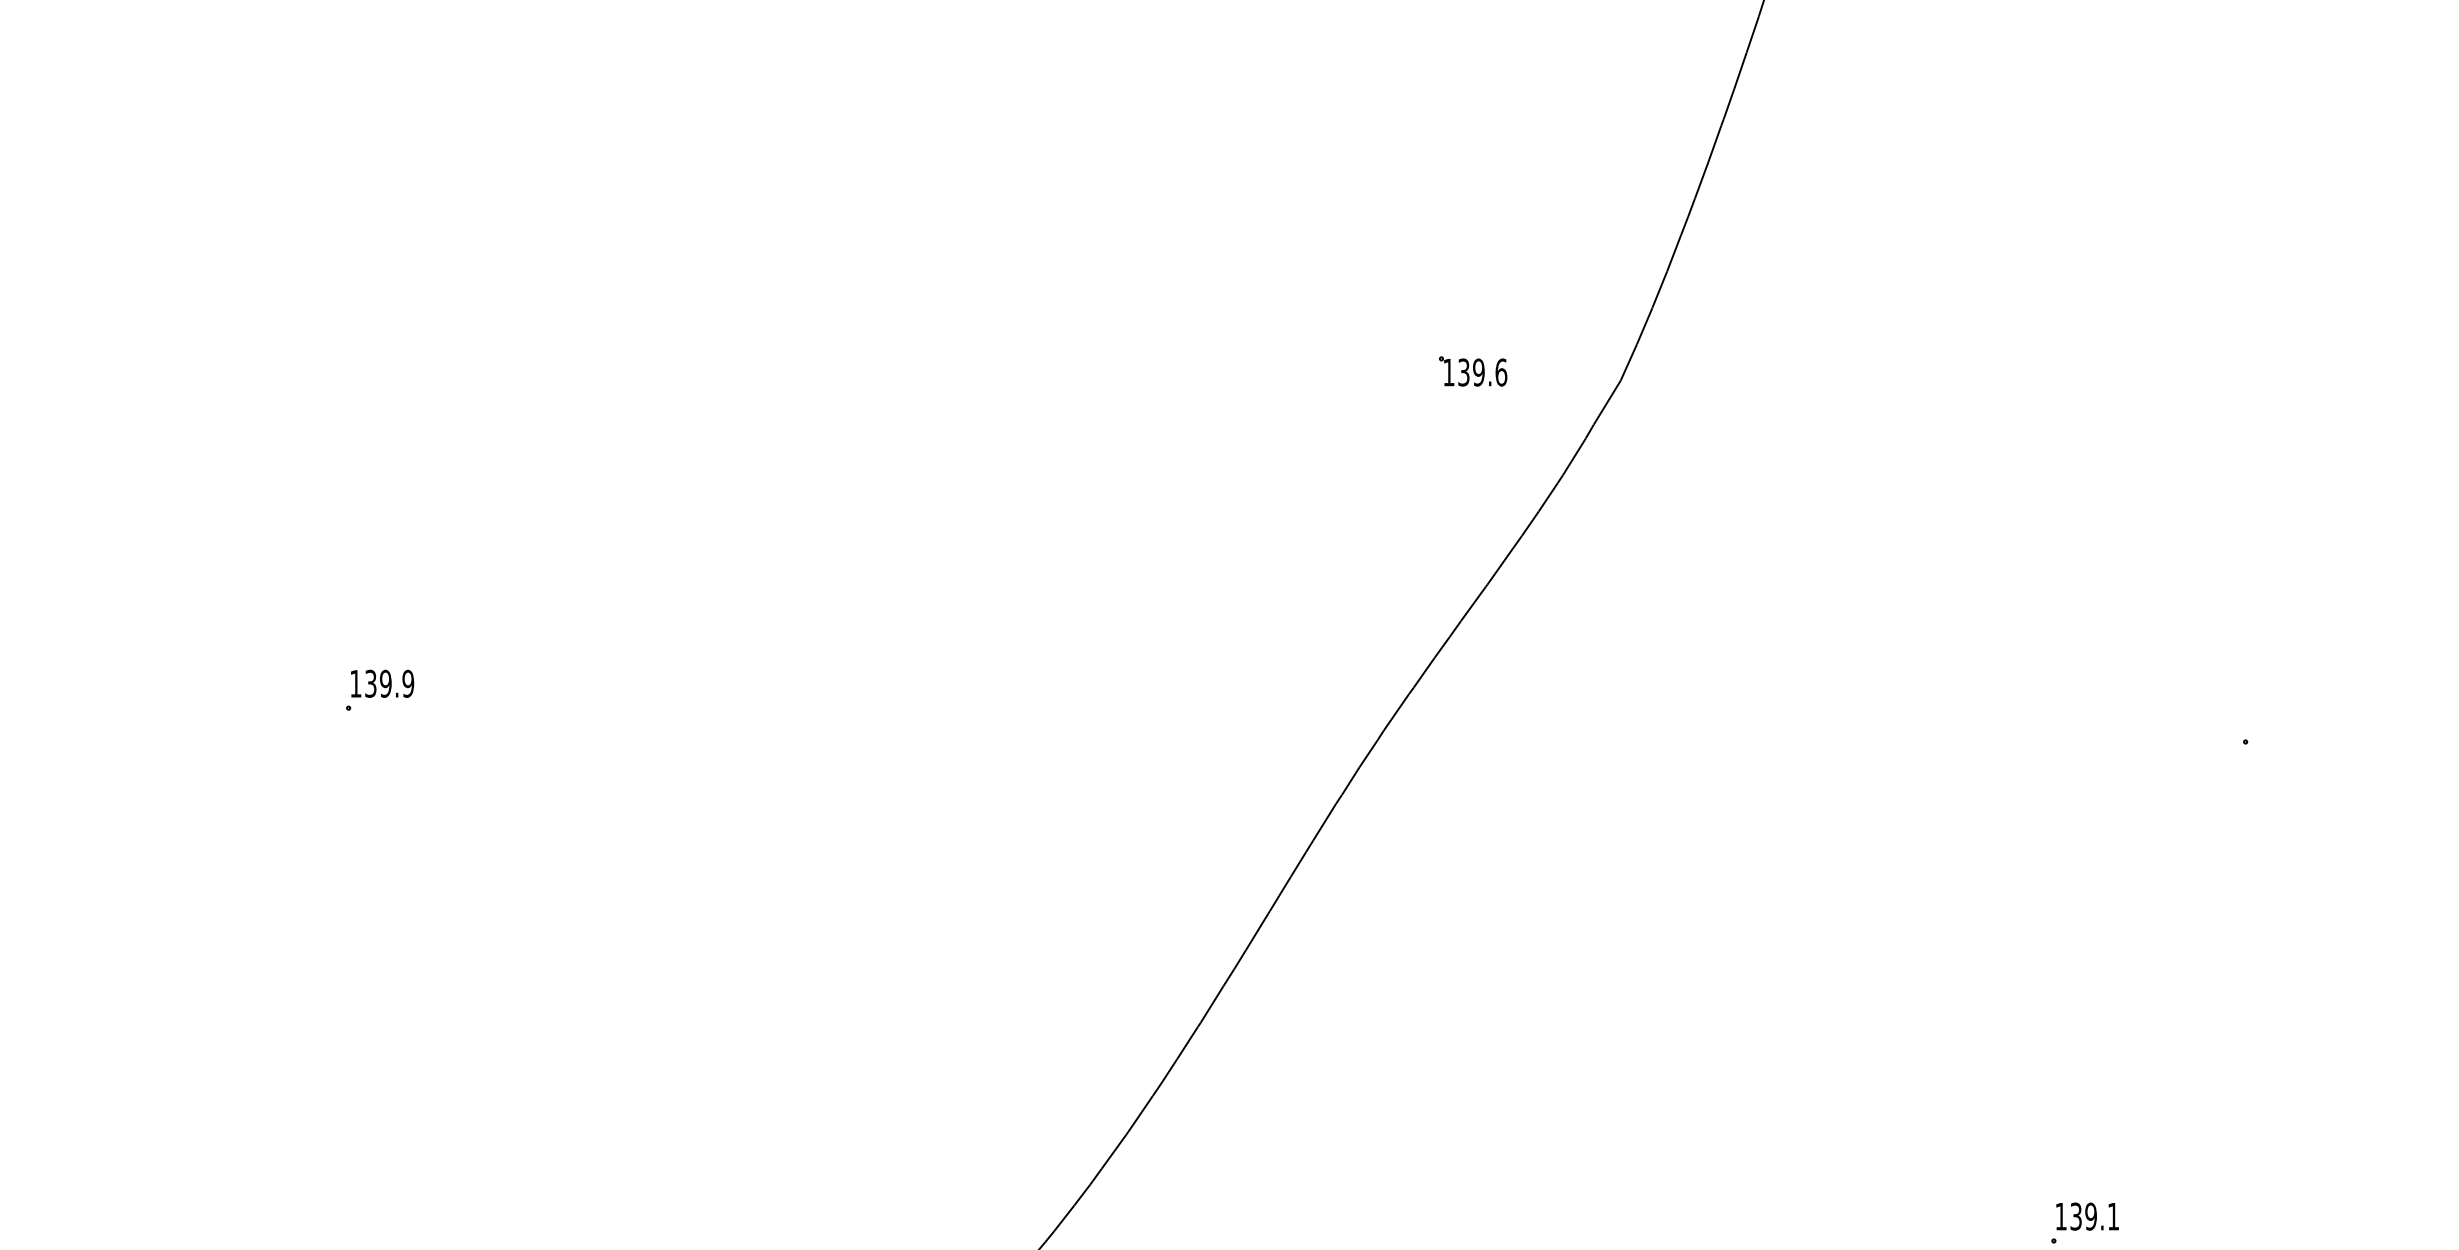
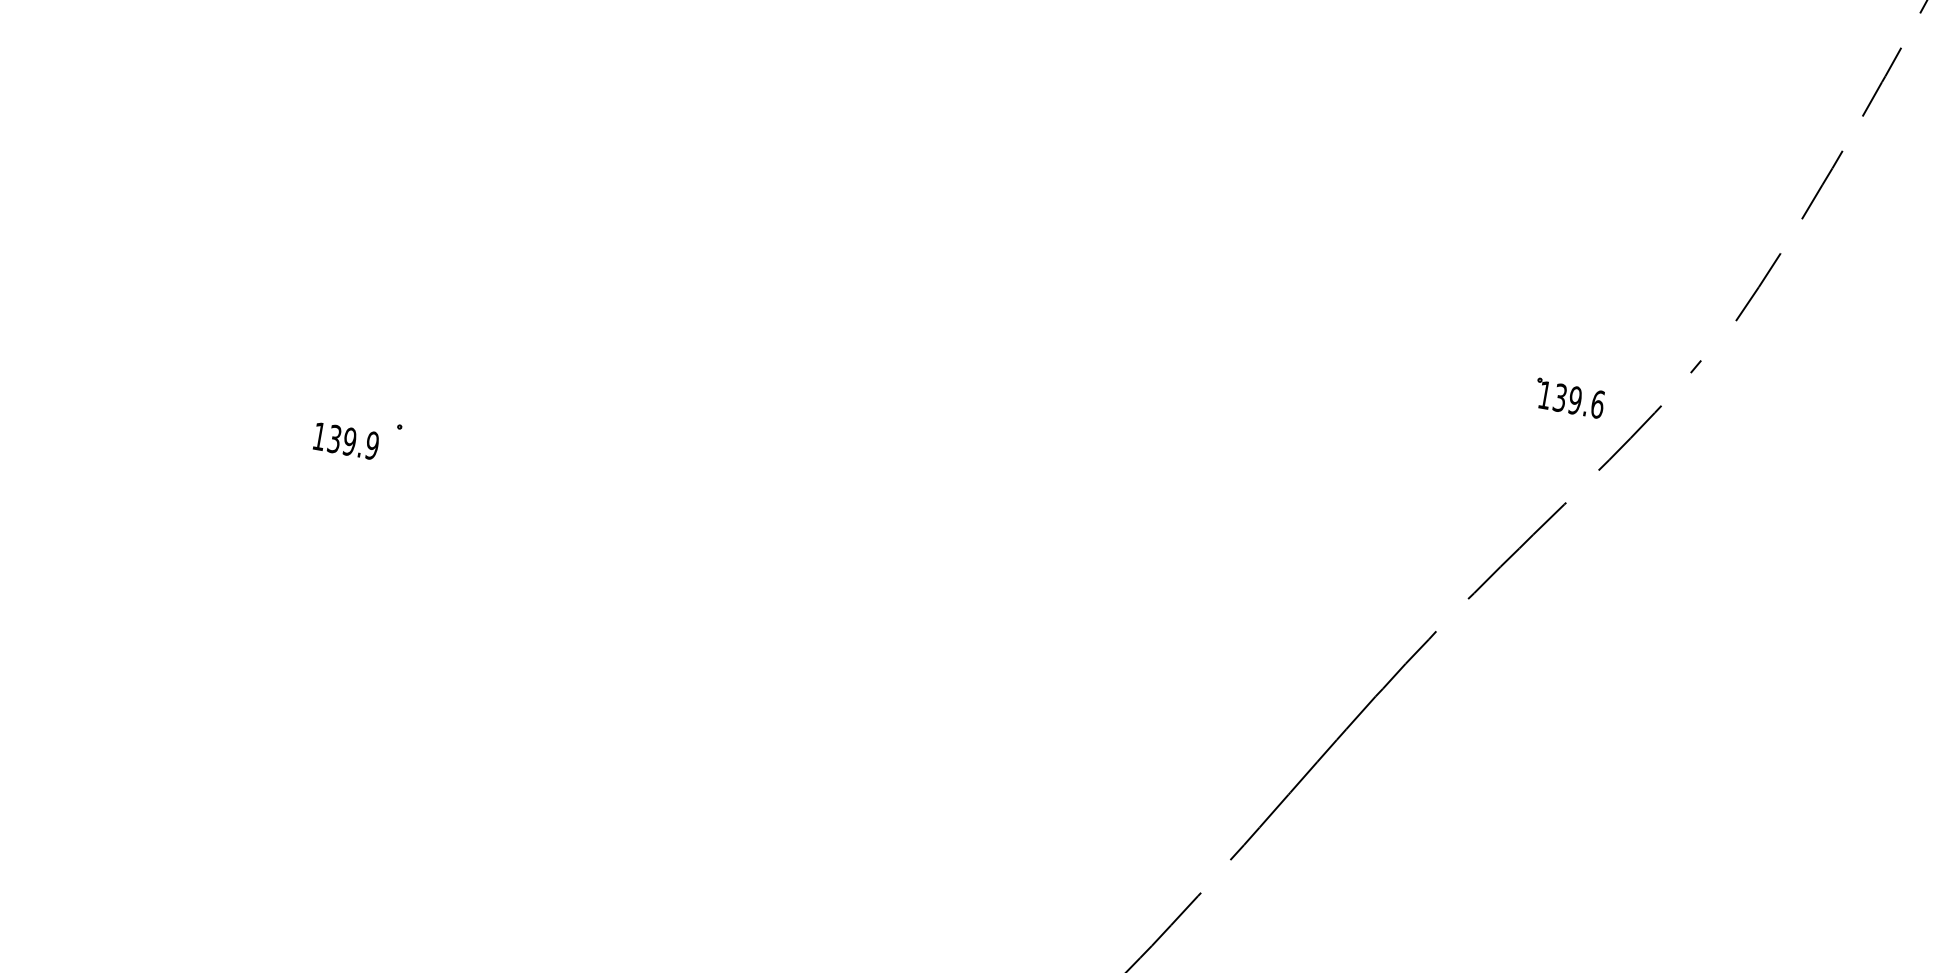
line: (1740, 70) -> (1910, 30), removed
line: (1701, 179) -> (1852, 132), removed
line: (1659, 289) -> (1791, 236), removed
part: (1473, 371) -> (1569, 398), moved
line: (1606, 402) -> (1717, 340), removed
line: (1574, 456) -> (1676, 389), removed
line: (1500, 566) -> (1582, 486), removed
text: (382, 683) -> (346, 440), moved
line: (1395, 712) -> (1451, 615), removed
line: (1211, 1004) -> (1215, 876), removed

